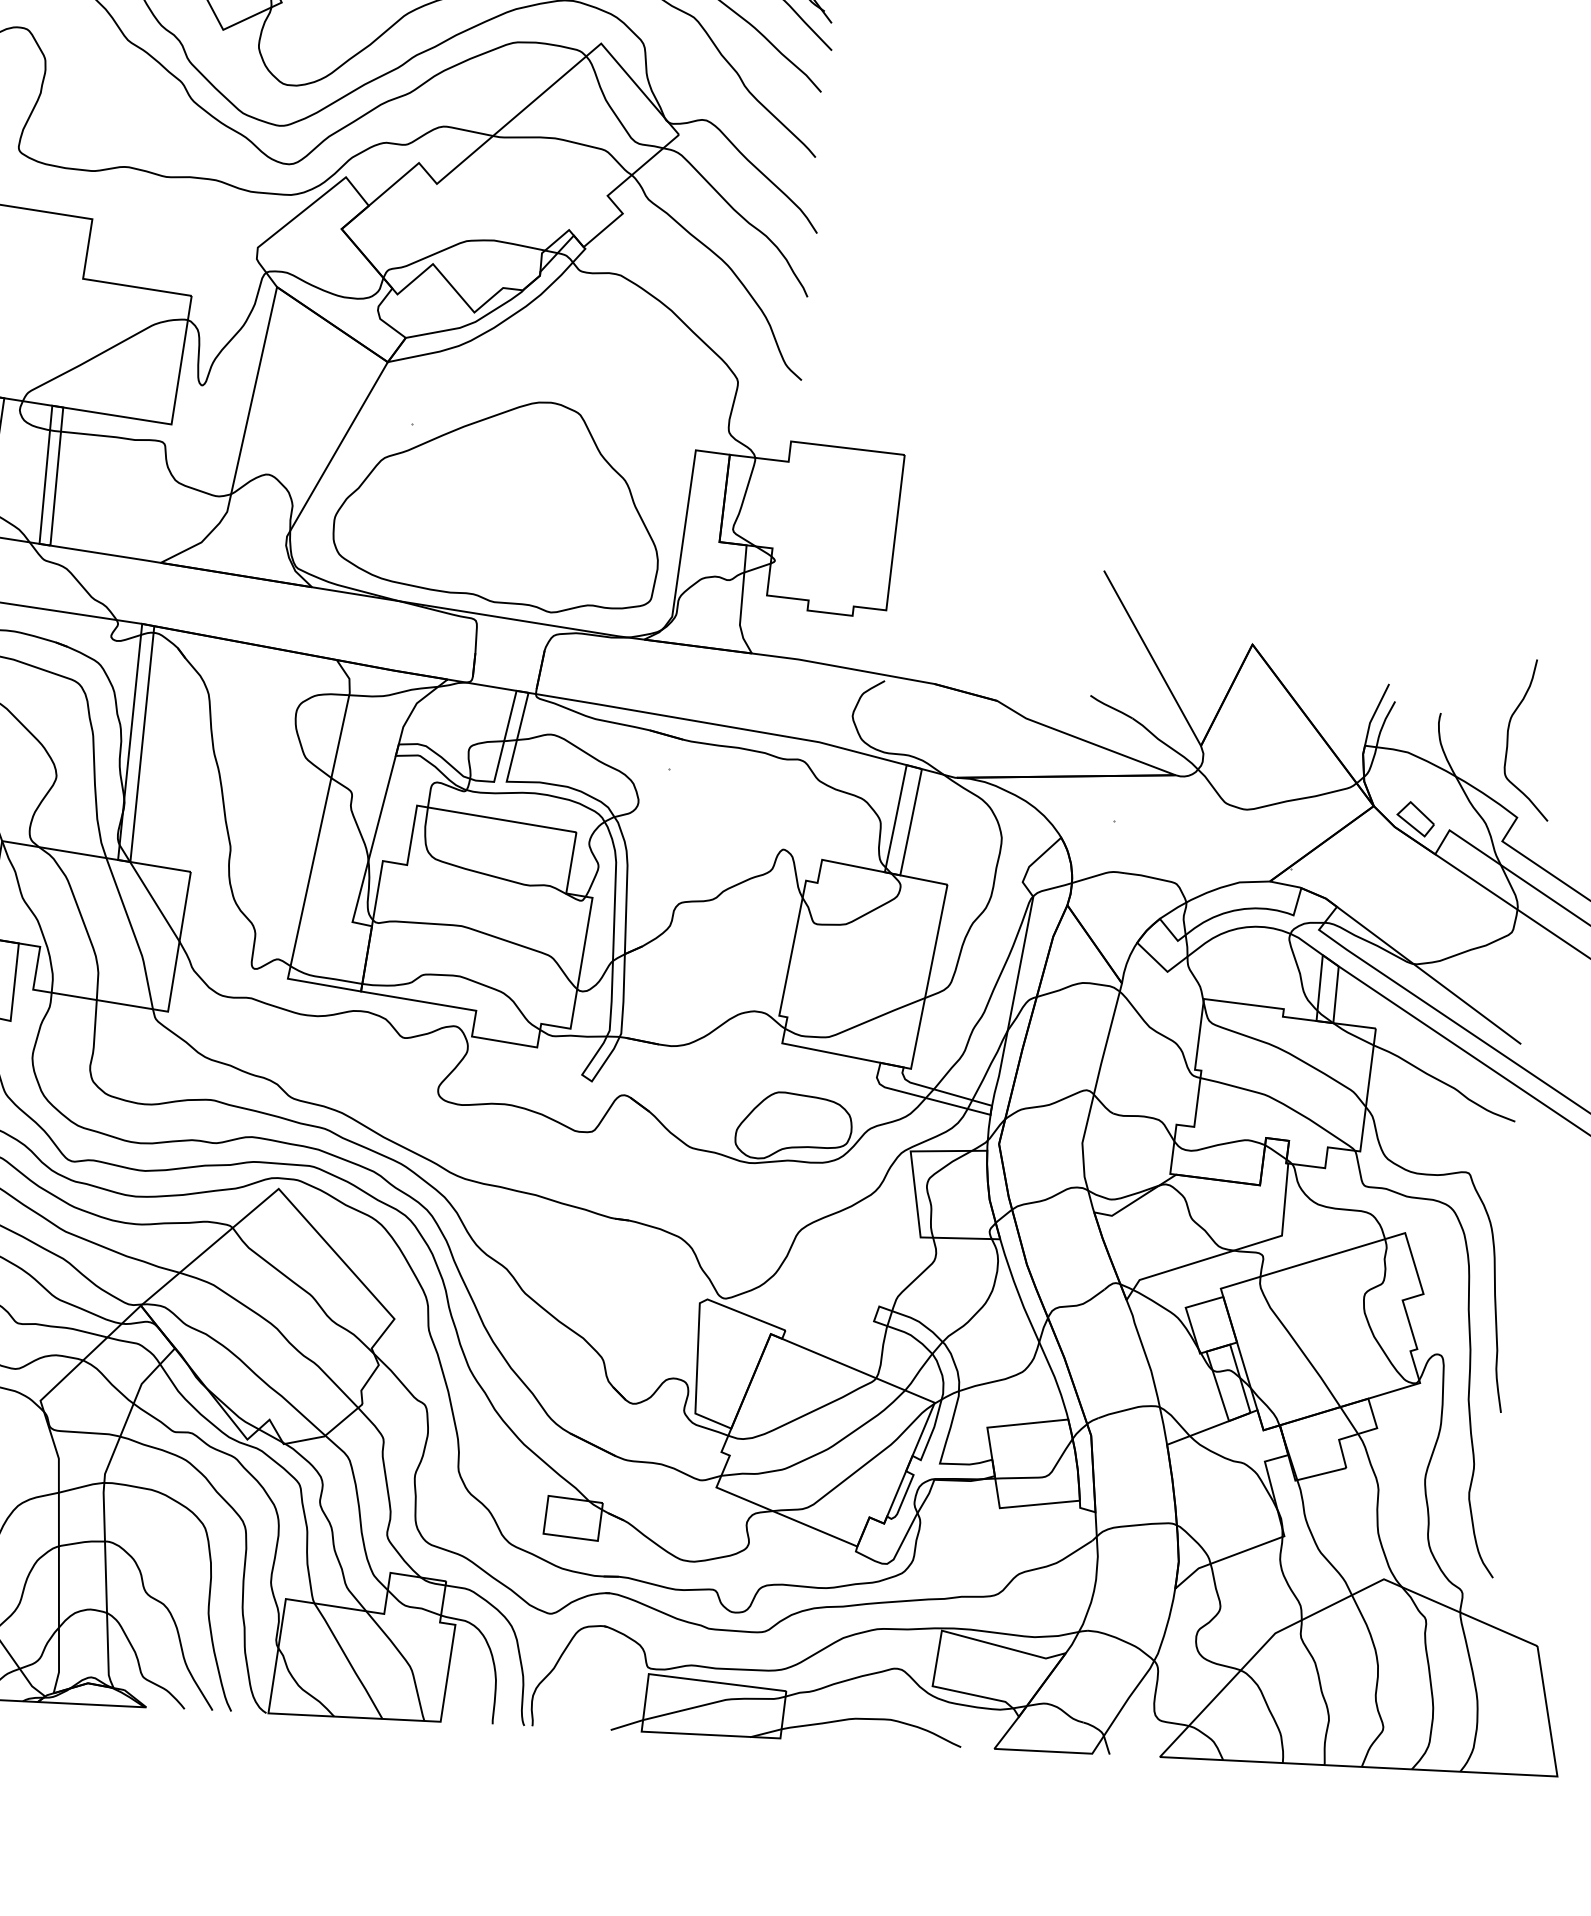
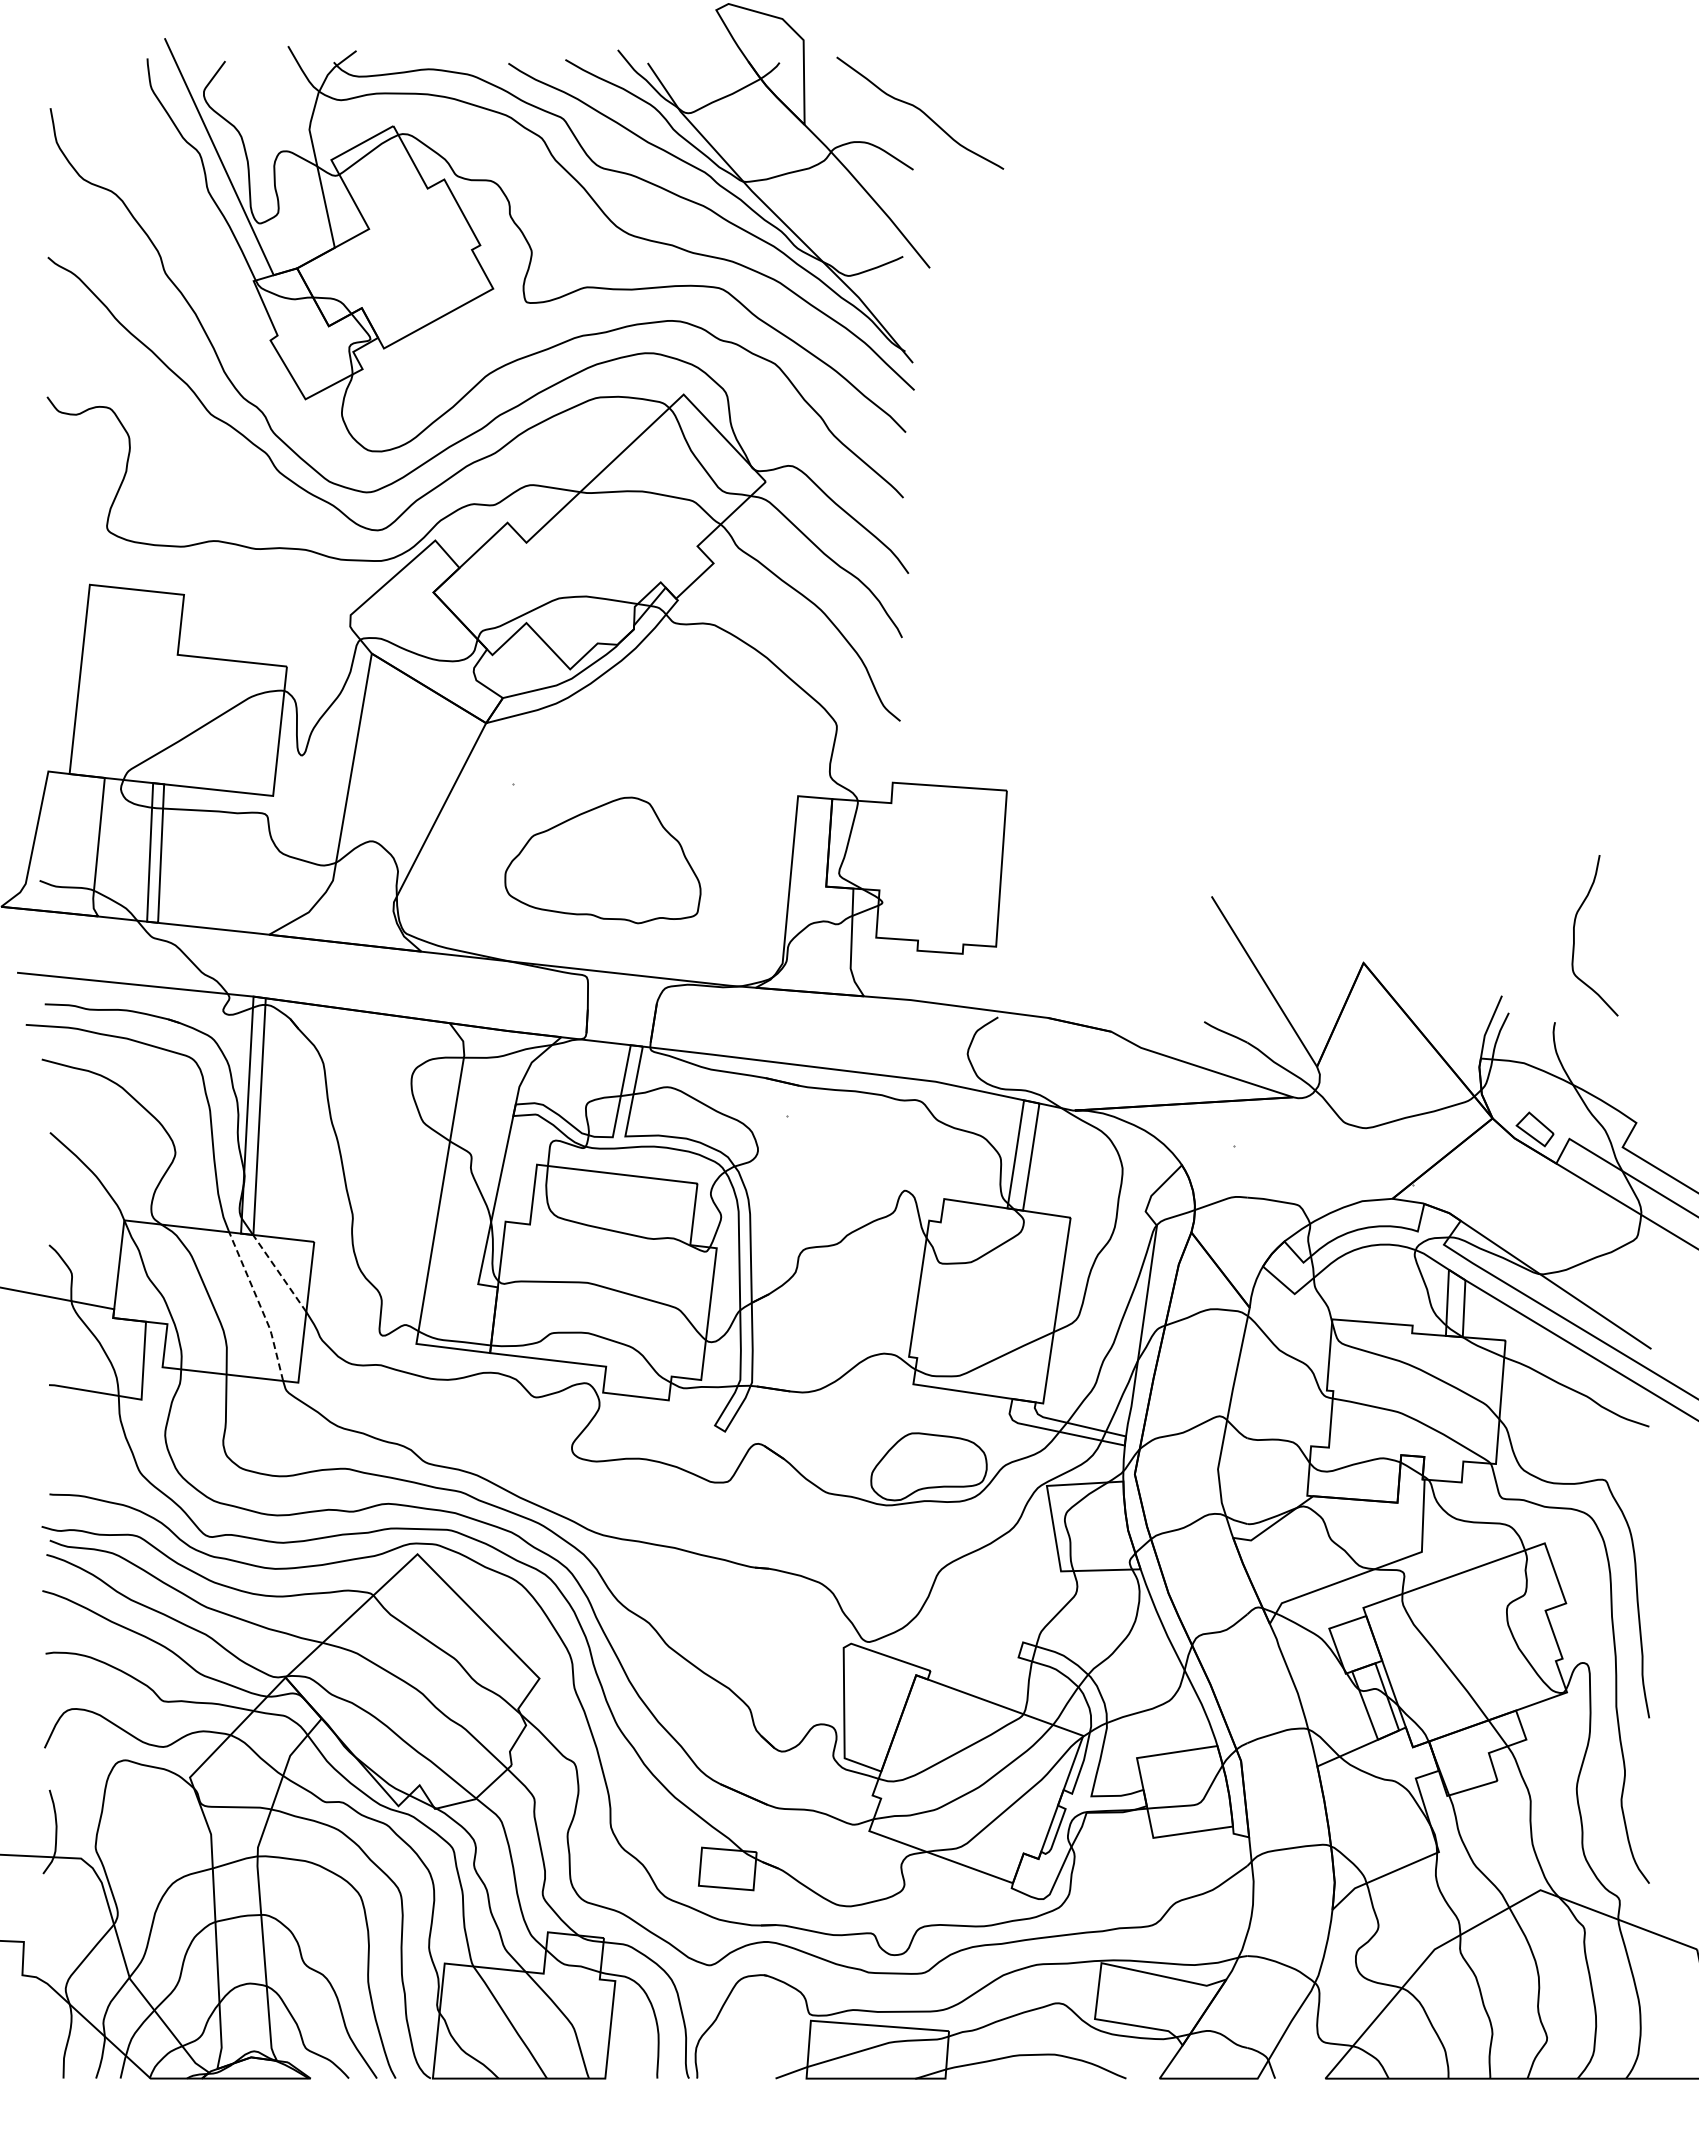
part: (497, 505) -> (602, 860), size x0.6
curve: (1508, 738) -> (1574, 935), moved
line: (154, 901) -> (279, 1273), solid -> dashed
line: (133, 933) -> (260, 1306), solid -> dashed

